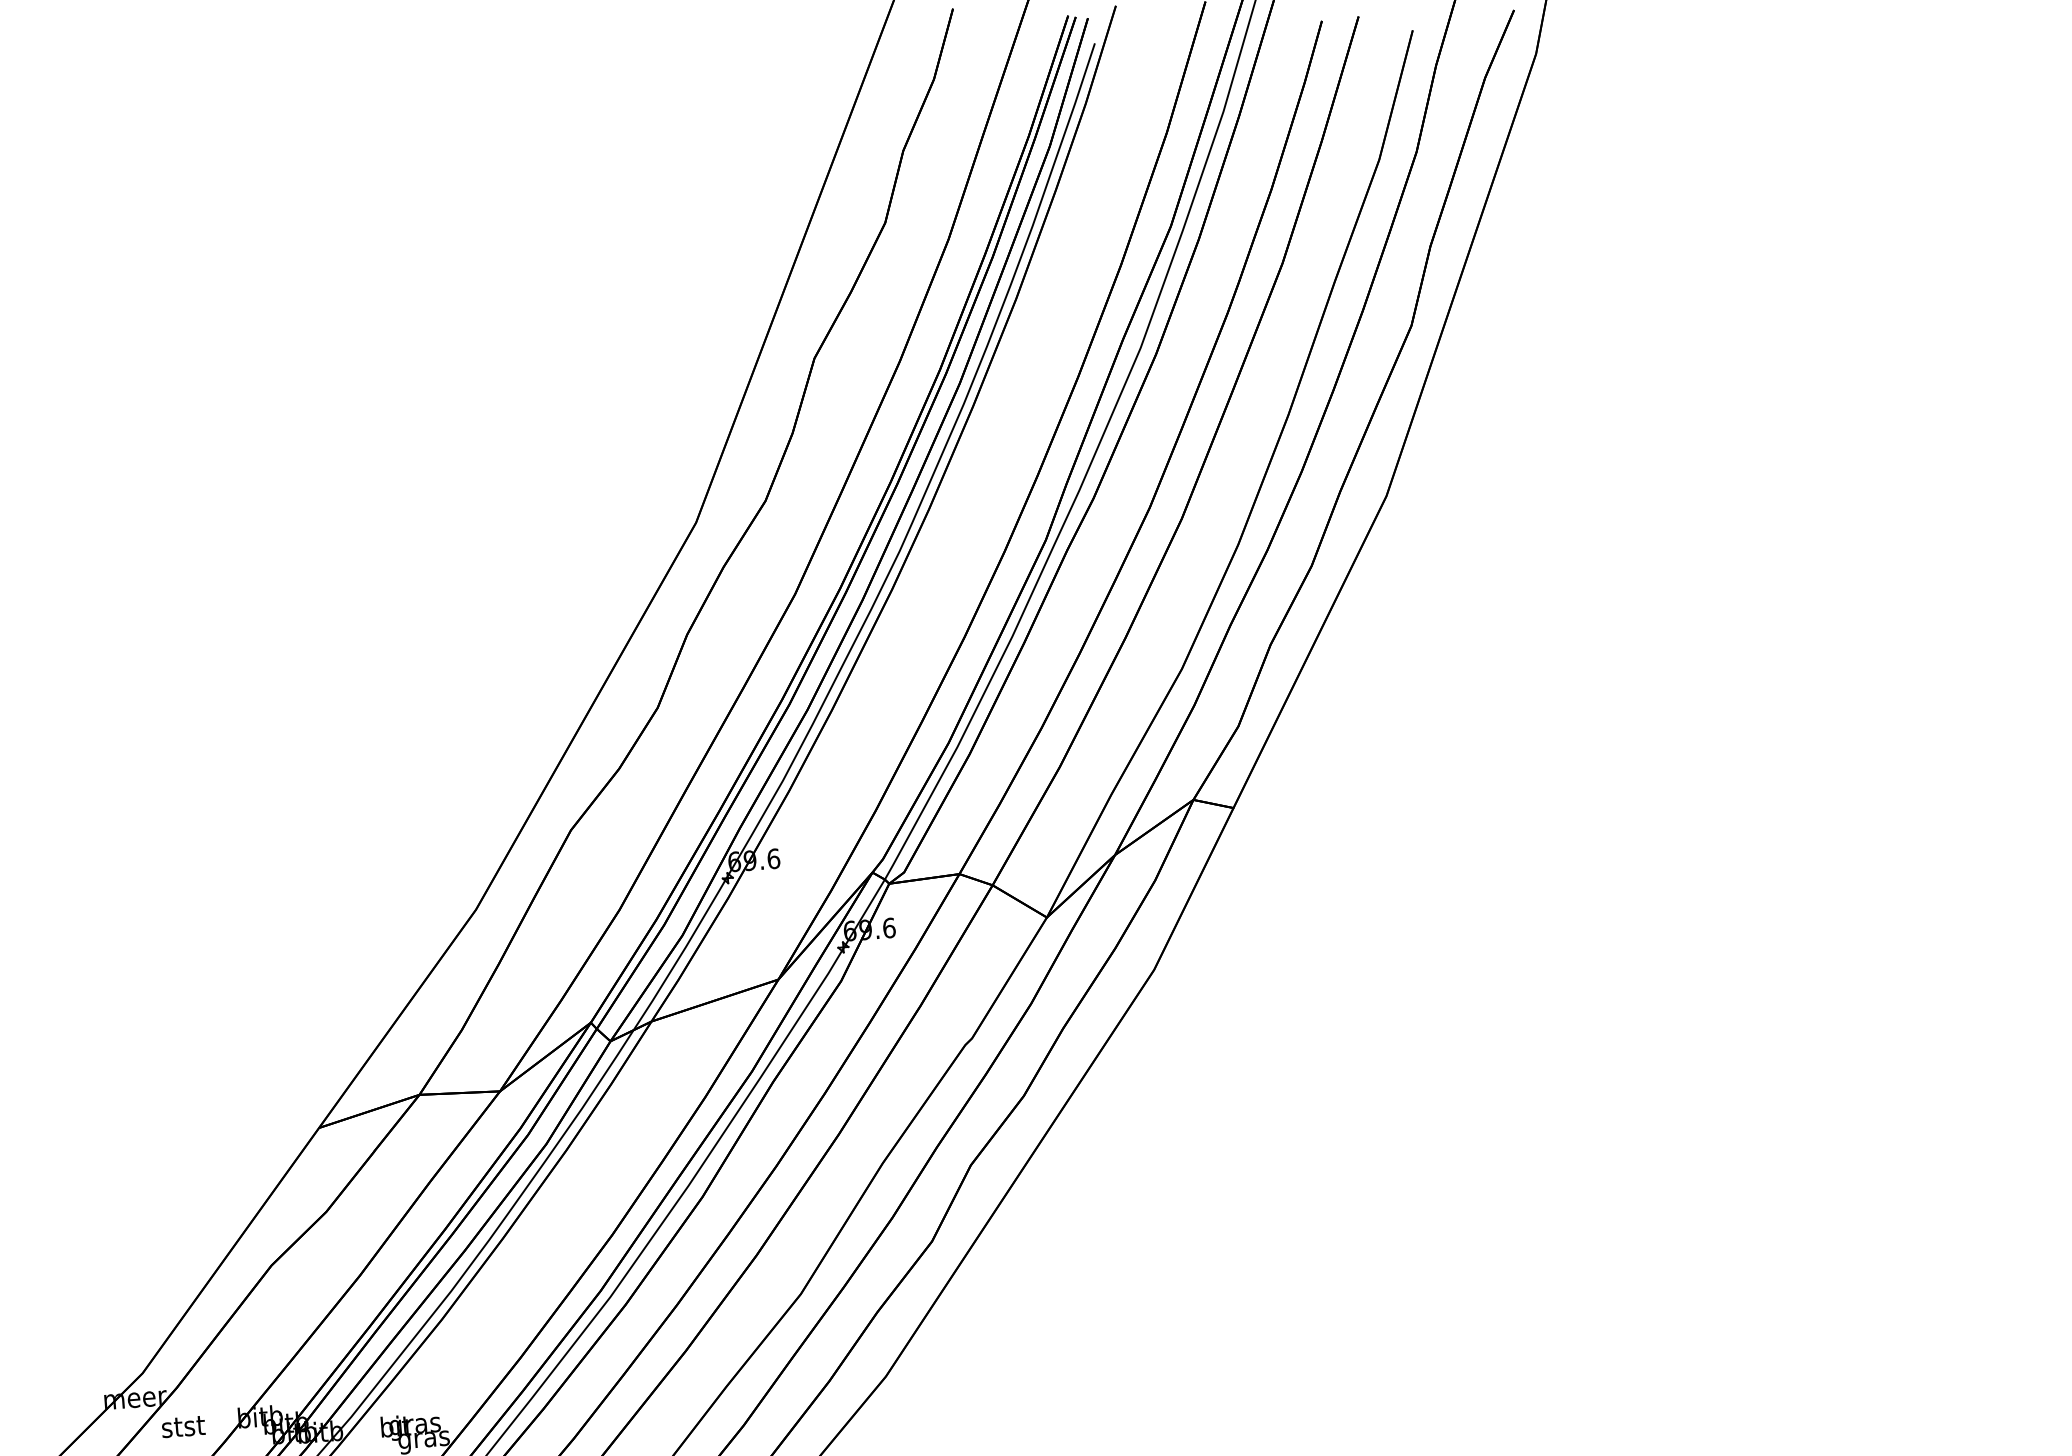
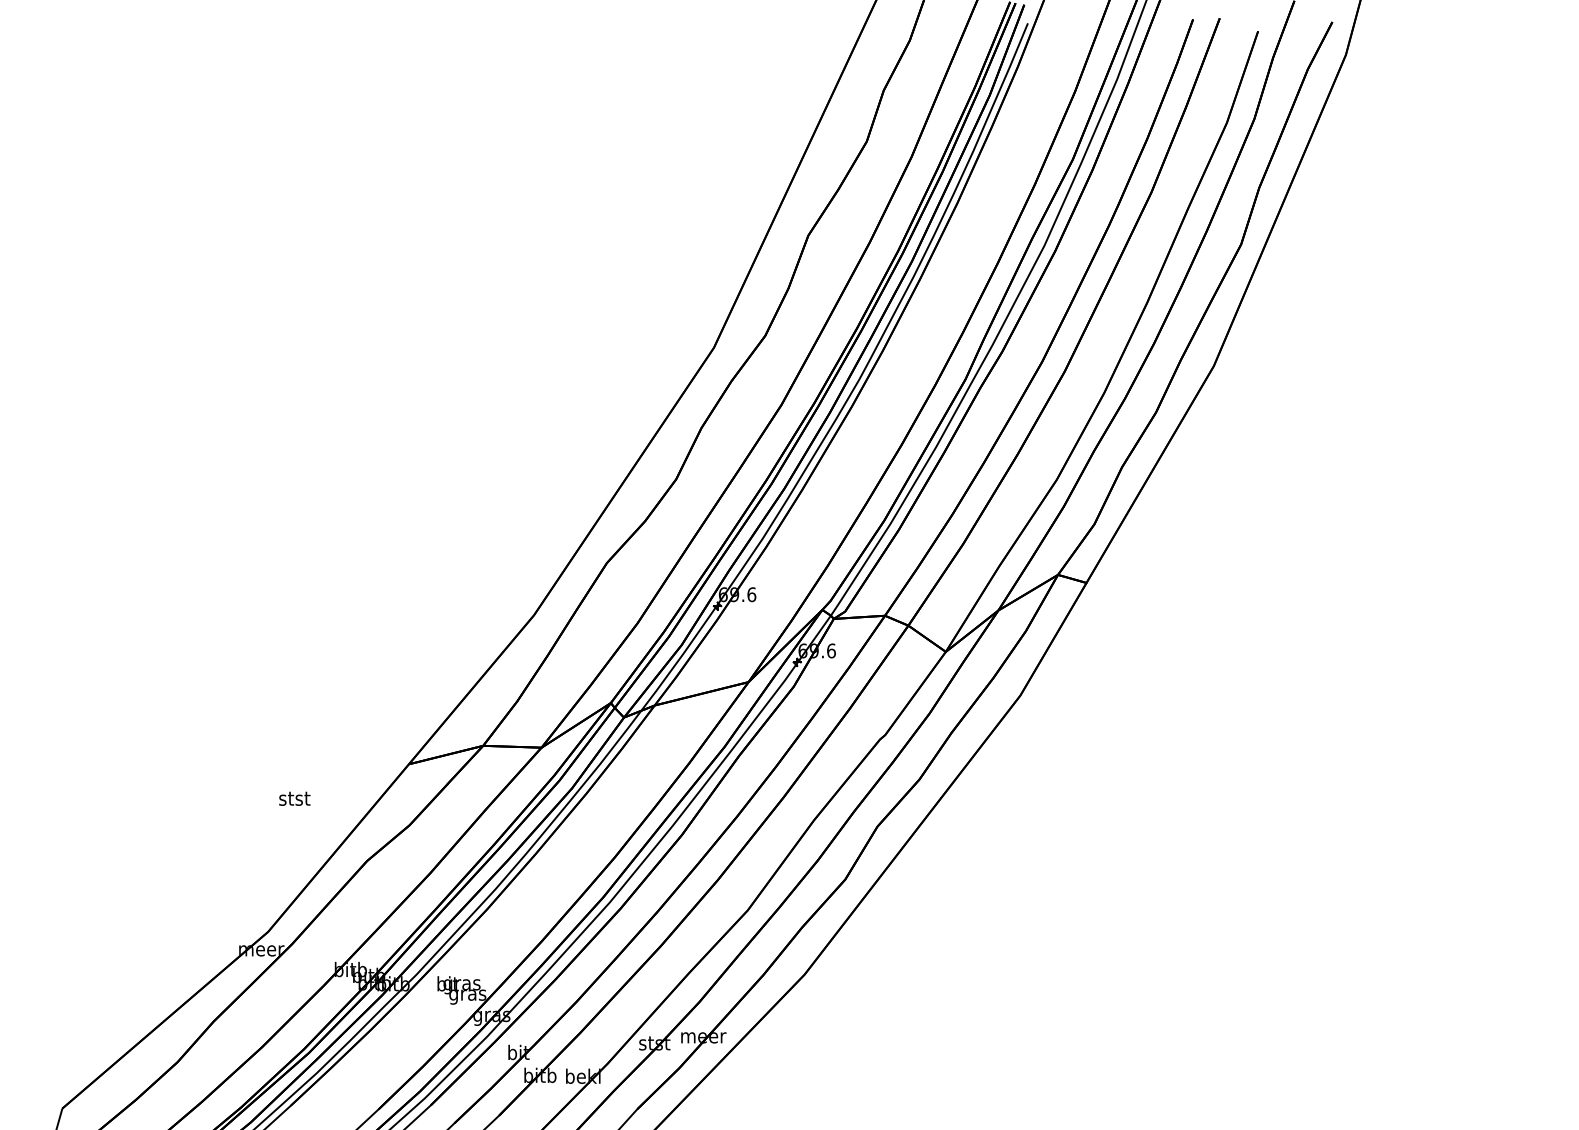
text: (183, 1426) -> (294, 798), moved

